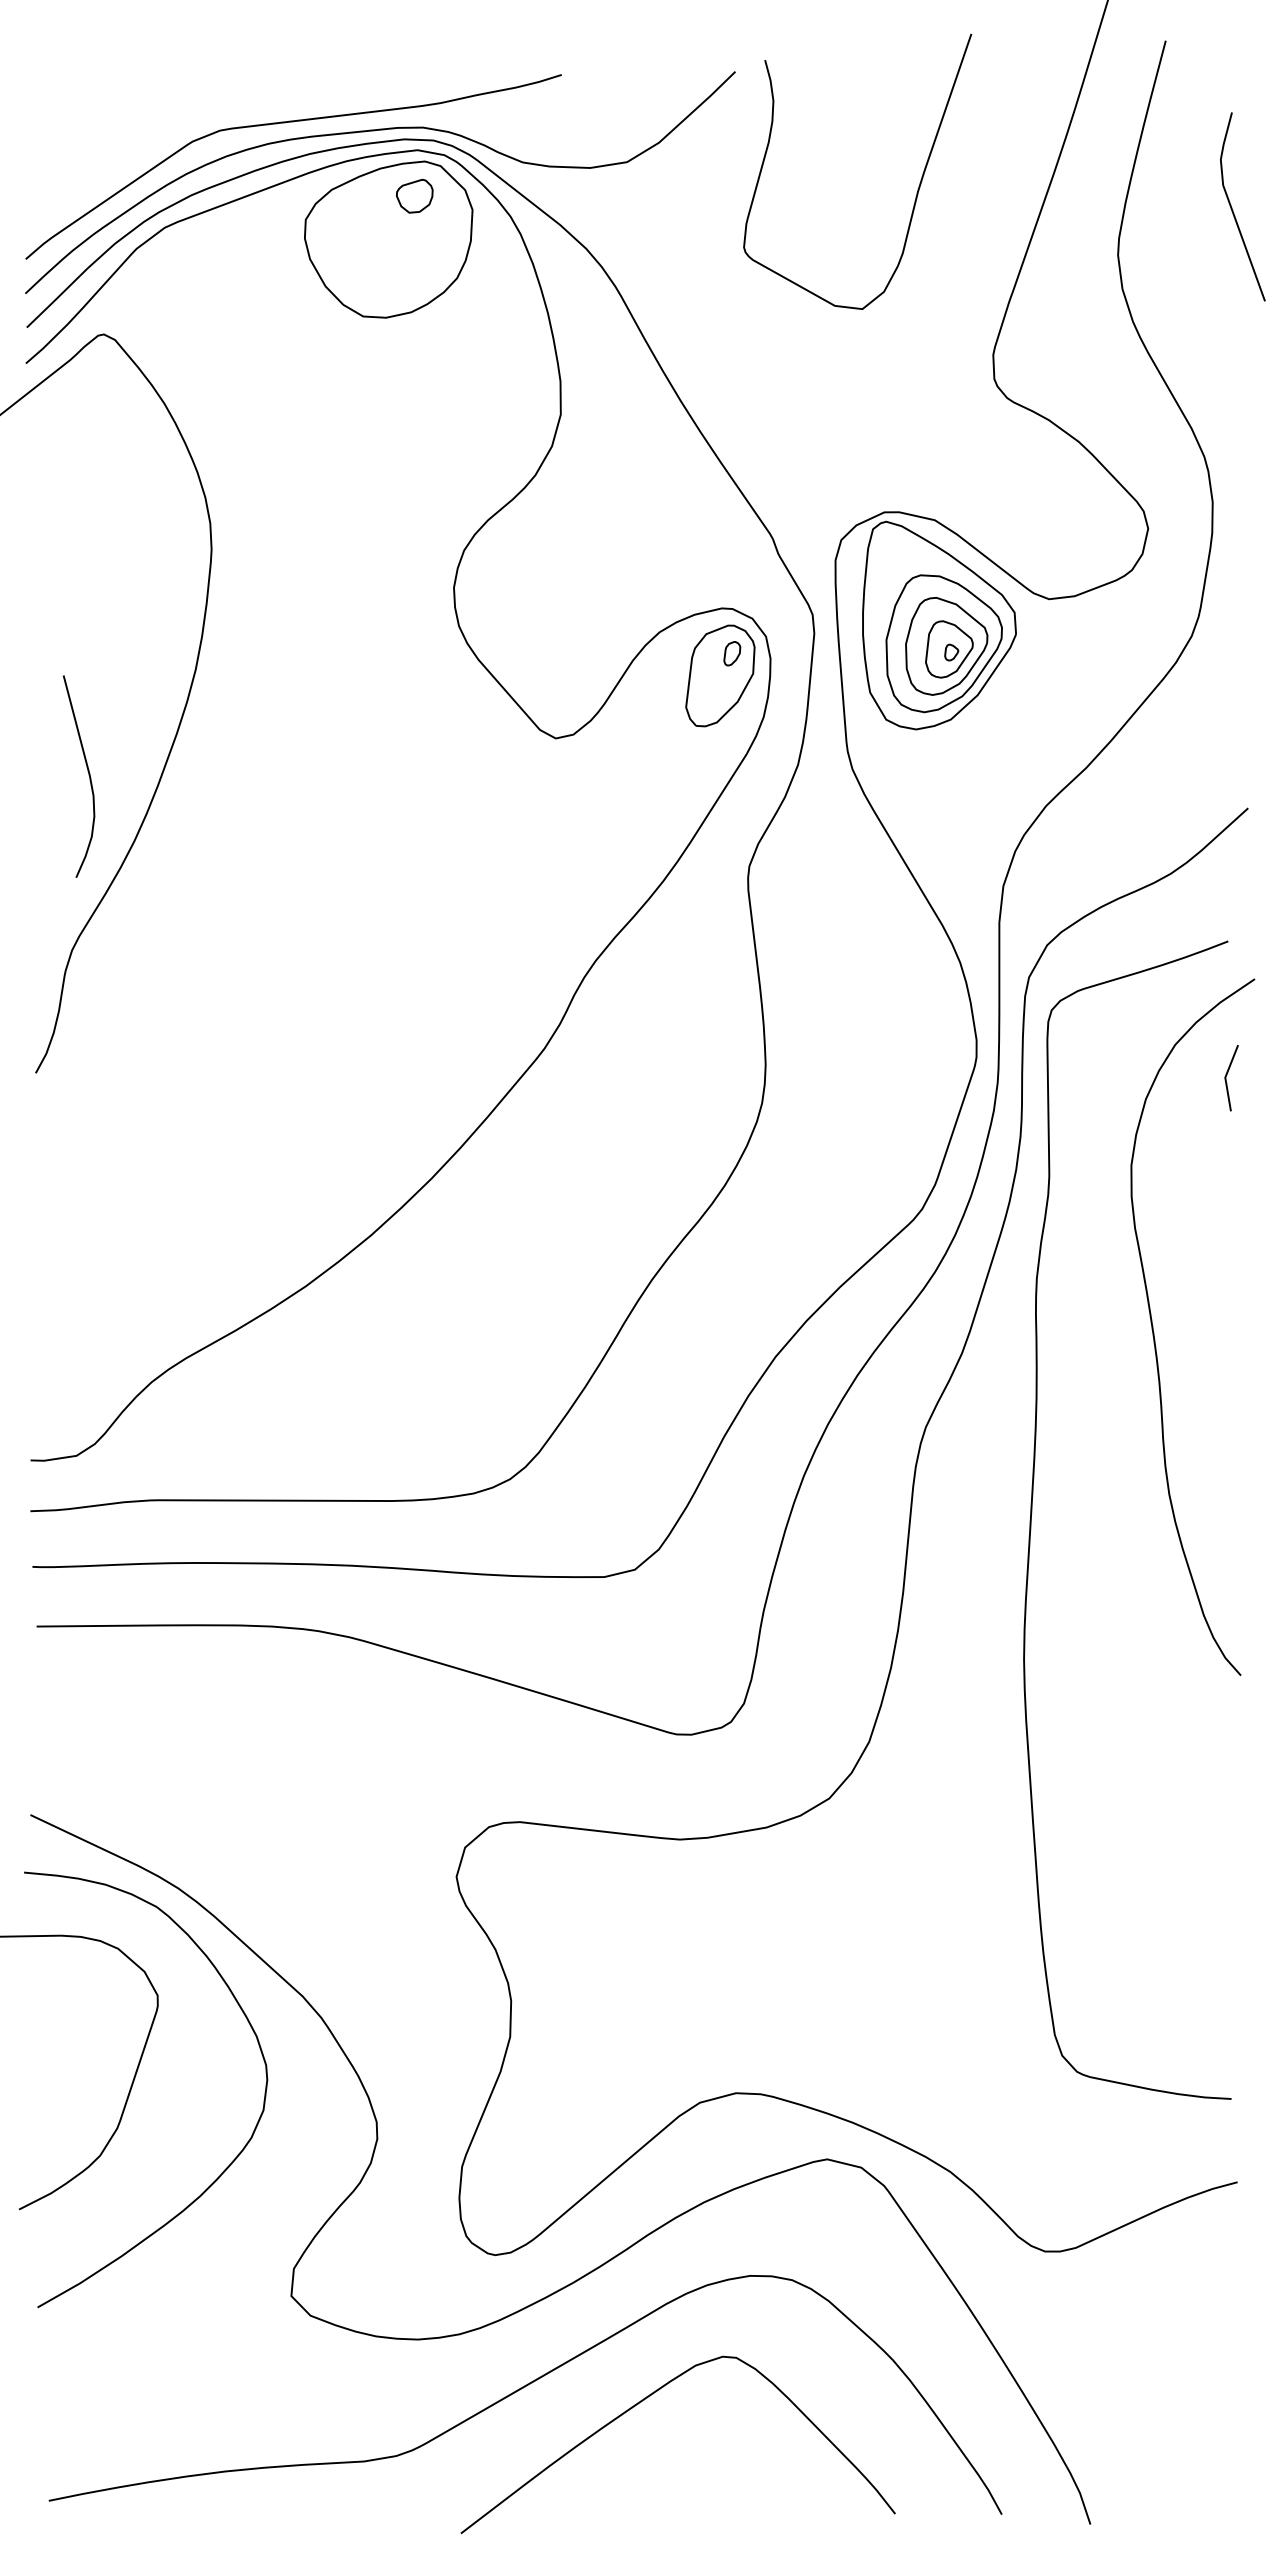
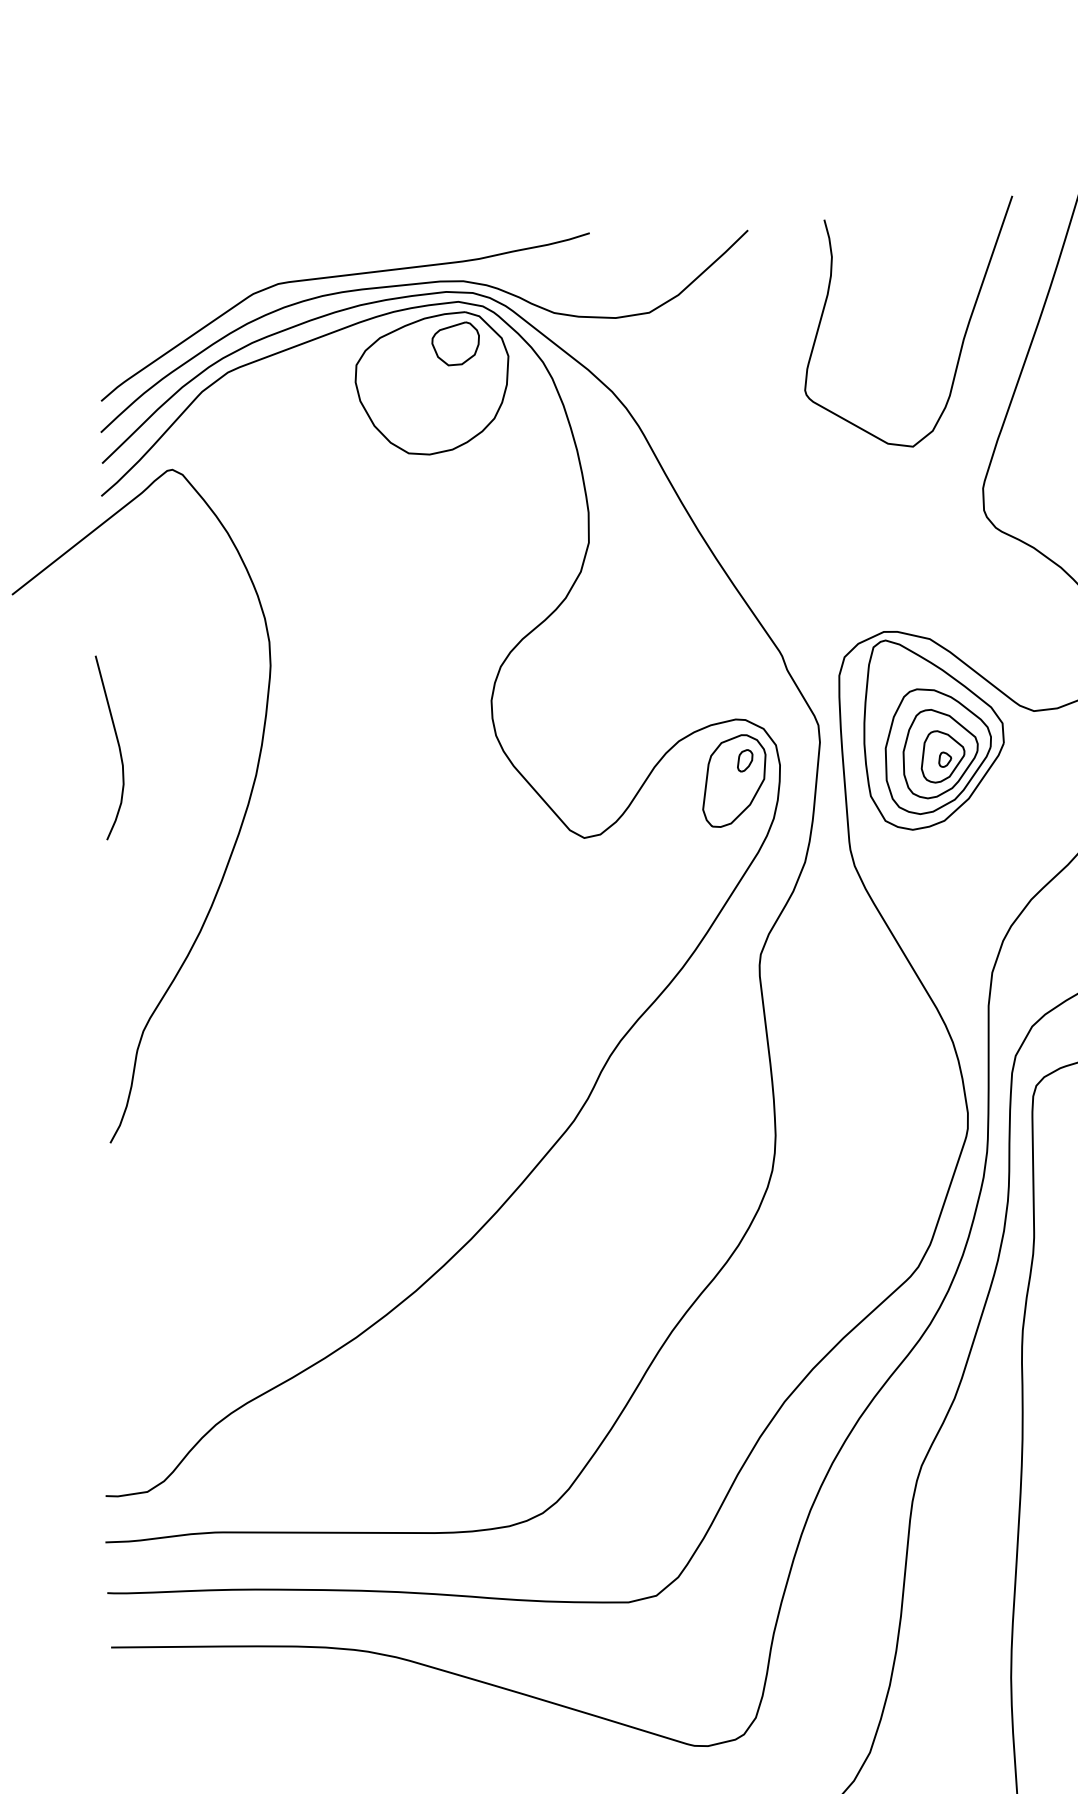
curve: (916, 192) -> (962, 340), moved
part: (414, 195) -> (455, 343), size x1.43
curve: (88, 775) -> (118, 746), moved

